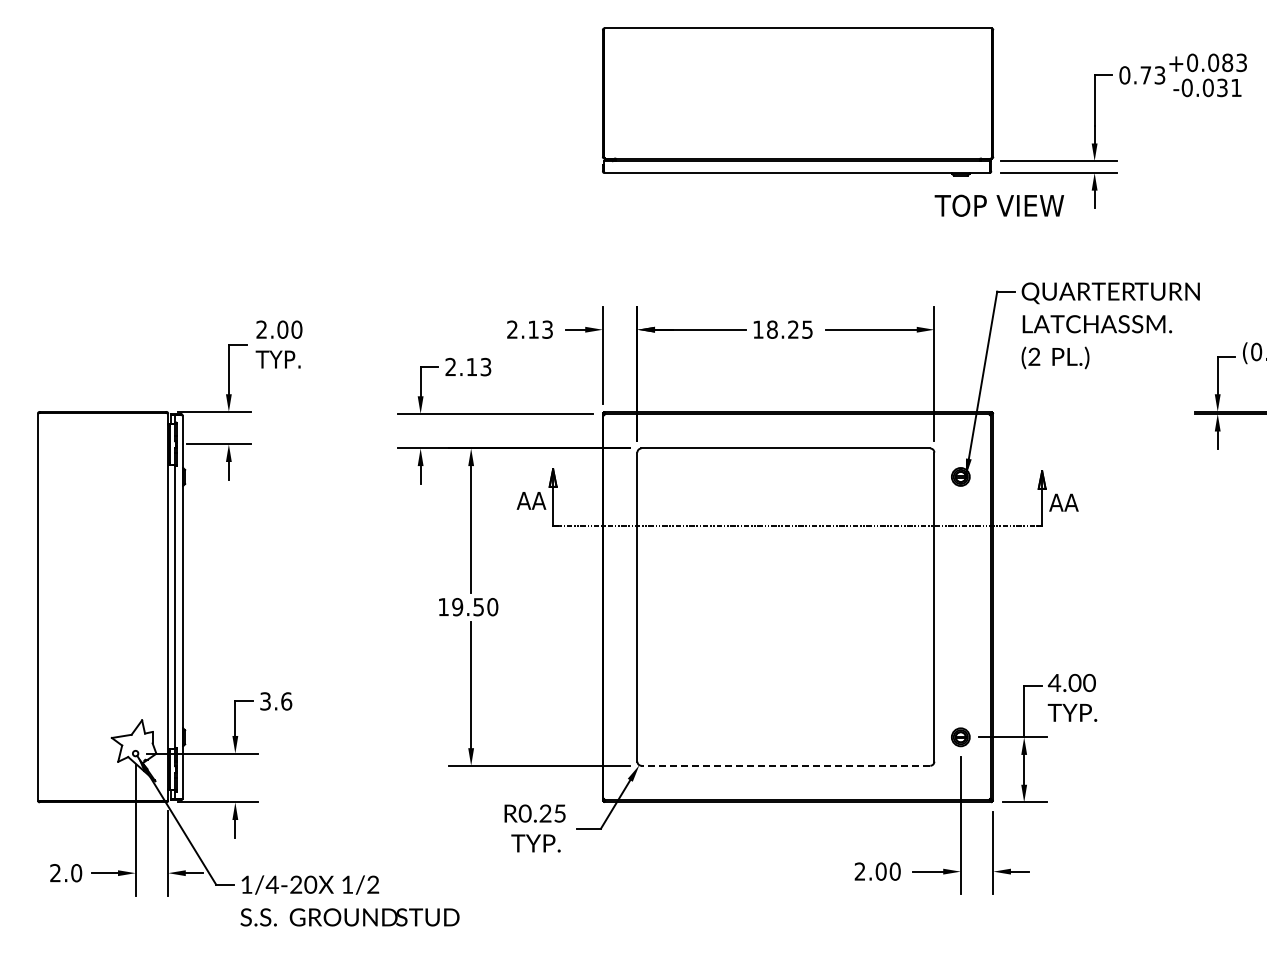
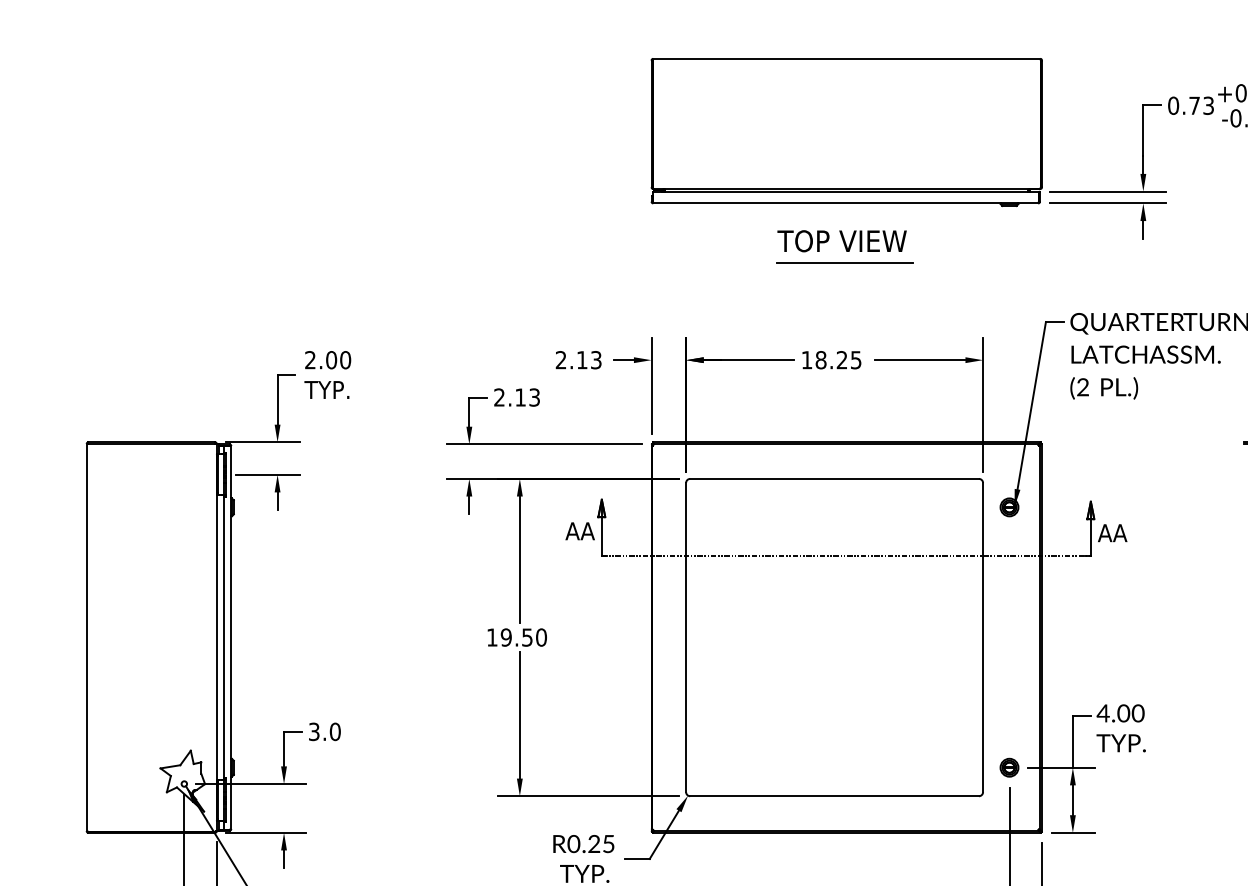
text: (999, 205) -> (842, 240), moved
line: (796, 232) -> (845, 262), added
text: (286, 701) -> (335, 731), 3.6 -> 3.0
line: (785, 765) -> (834, 795), dashed -> solid

